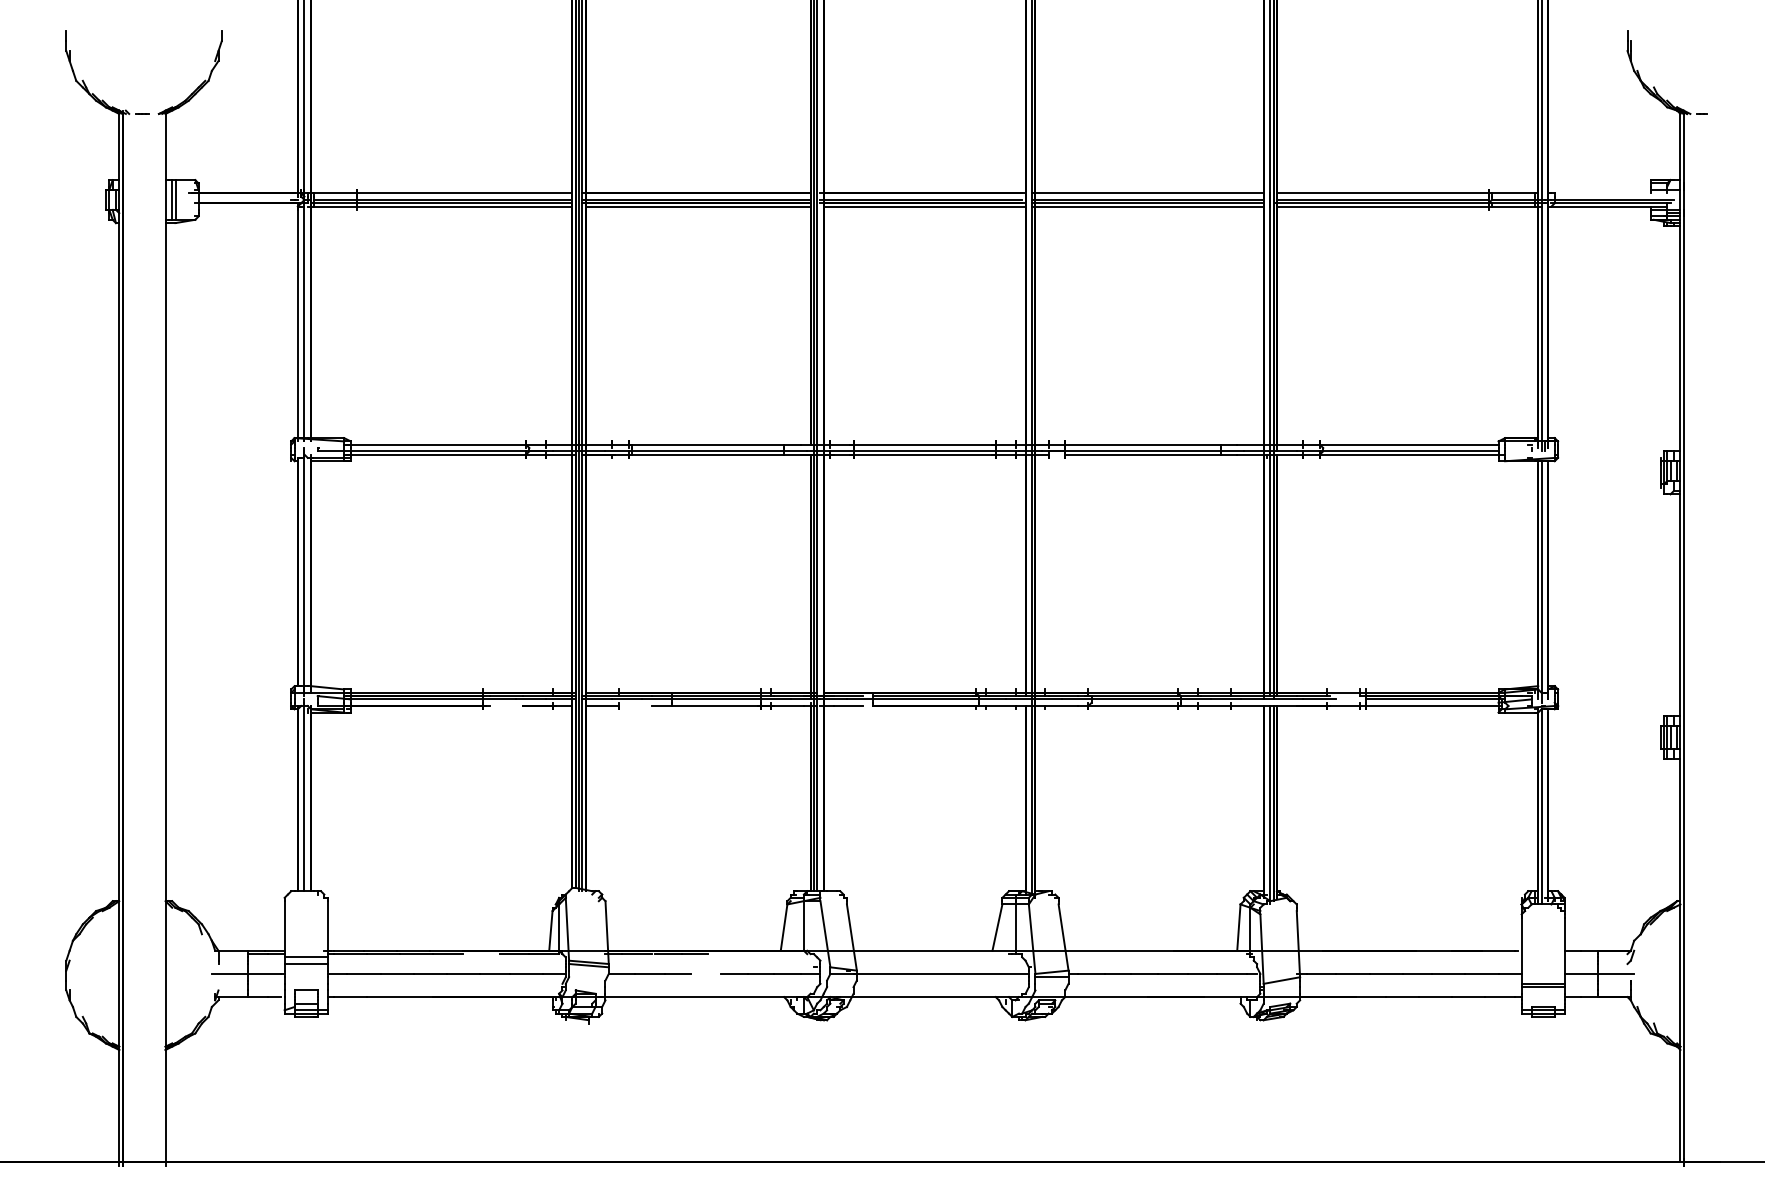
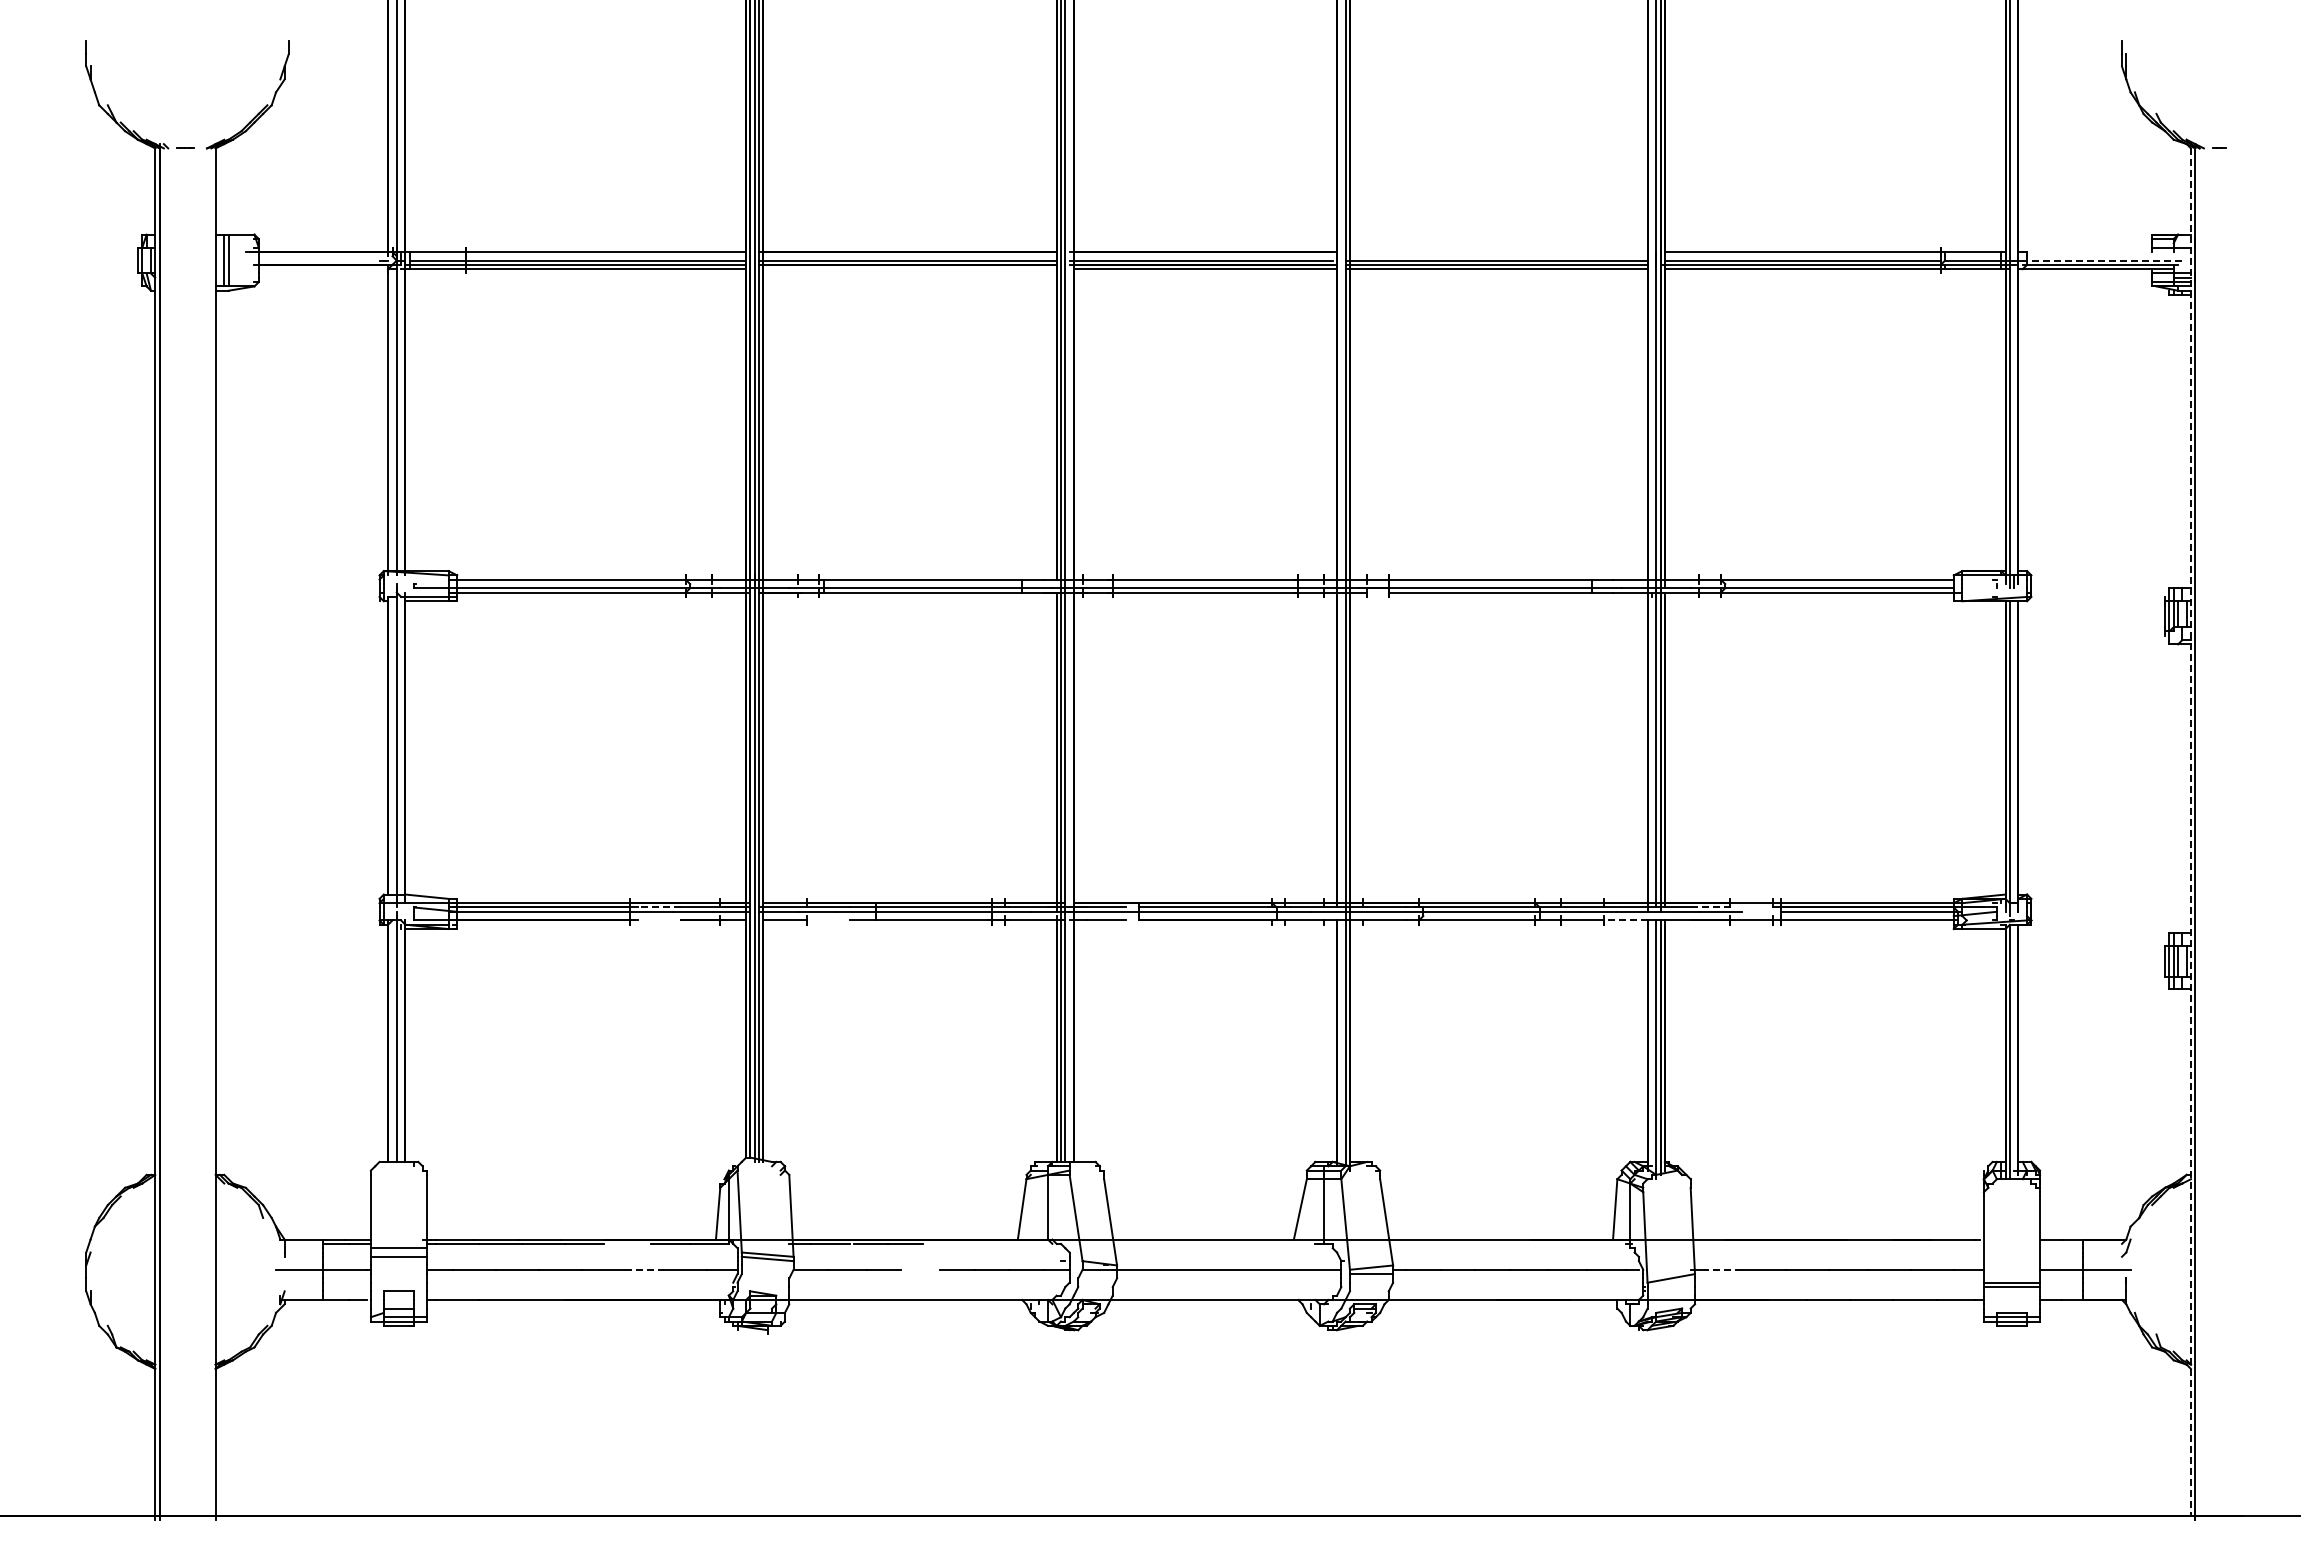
line: (1147, 193) -> (1496, 251), removed
line: (1614, 199) -> (2104, 260), solid -> dashed
line: (697, 206) -> (909, 269), removed
line: (1680, 638) -> (2190, 832), solid -> dashed
line: (505, 696) -> (659, 907), solid -> dashed
line: (1313, 696) -> (1712, 907), solid -> dashed
line: (1247, 706) -> (1626, 920), solid -> dashed
line: (495, 973) -> (645, 1269), solid -> dashed
line: (1321, 973) -> (1722, 1269), solid -> dashed

